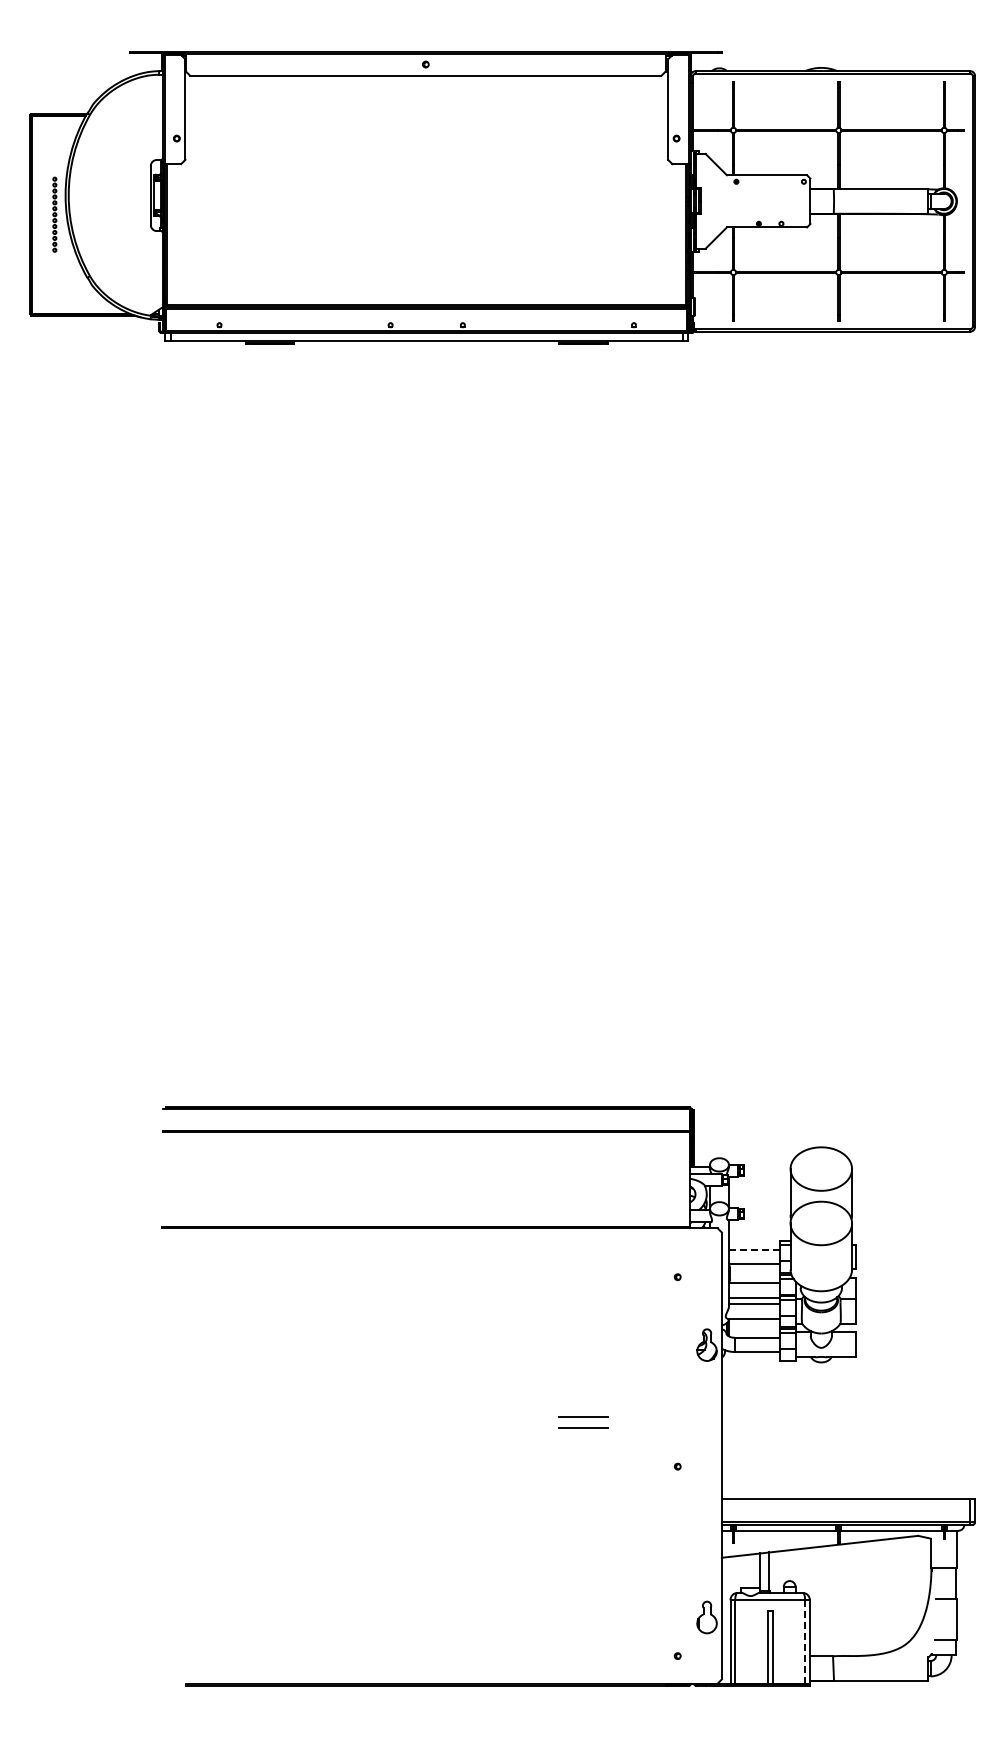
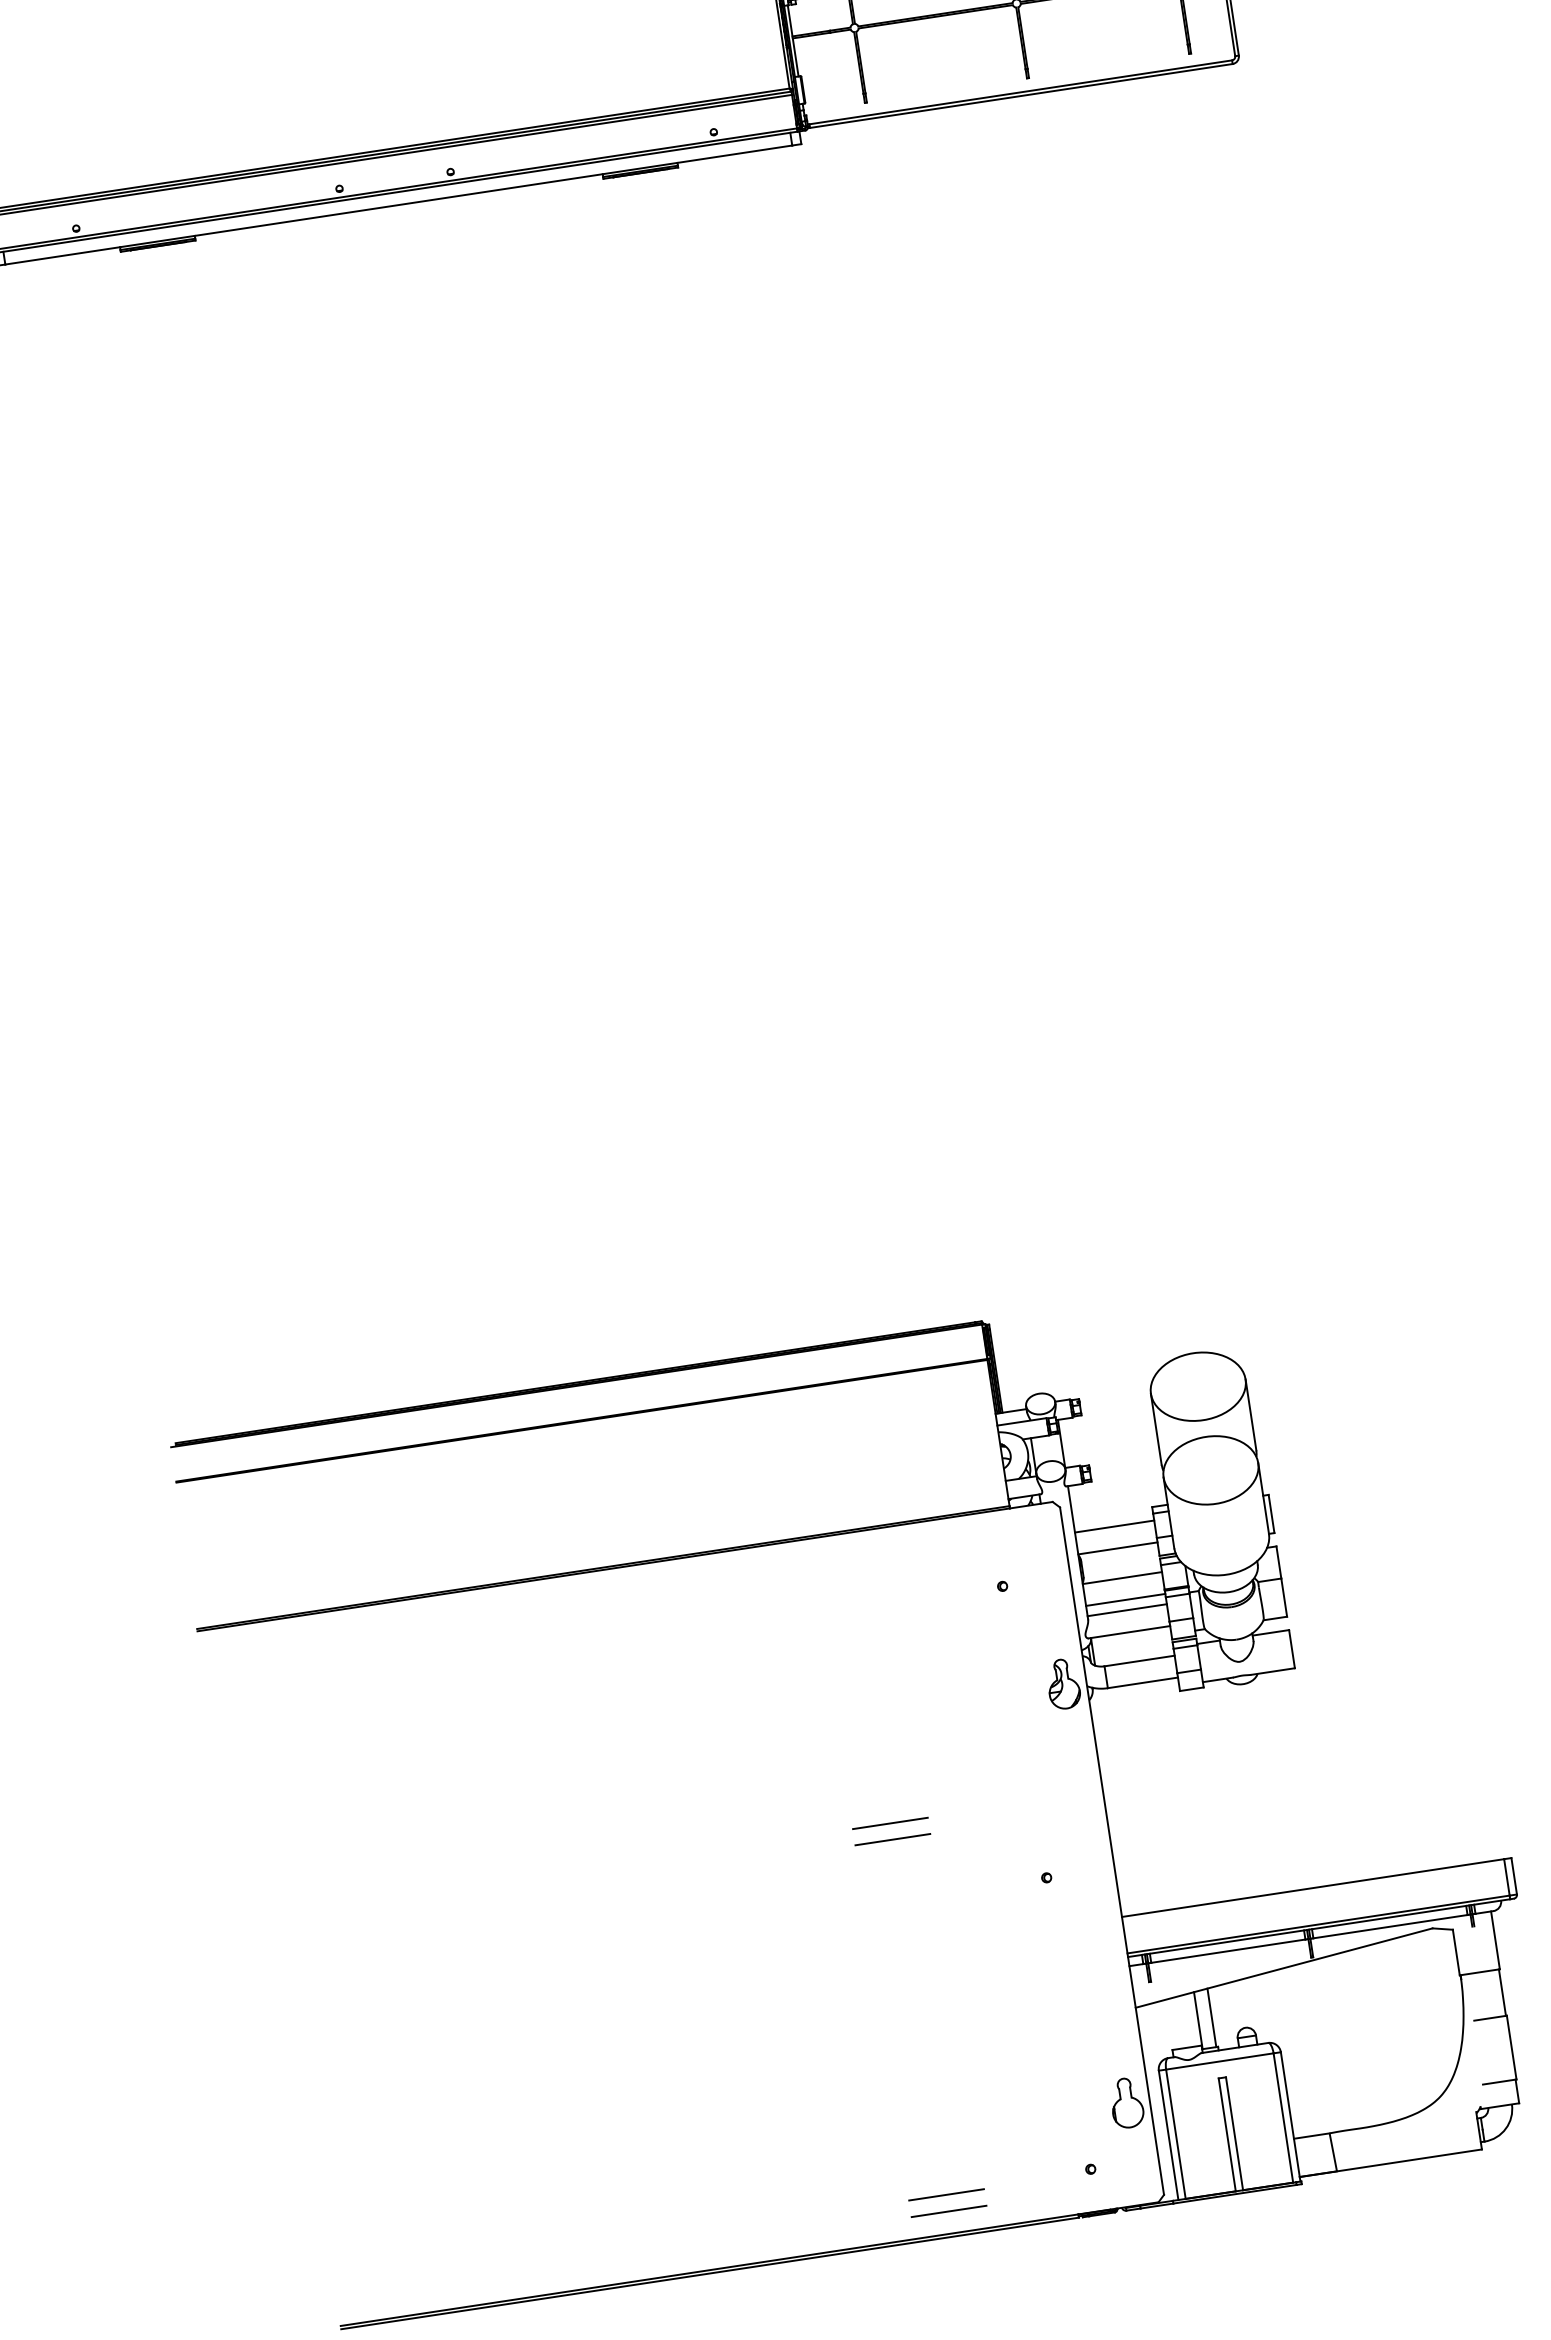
line: (754, 1249) -> (1114, 1525), dashed -> solid
line: (805, 1641) -> (1283, 2117), dashed -> solid
line: (583, 1658) -> (946, 2194), added
line: (583, 1669) -> (948, 2211), added

